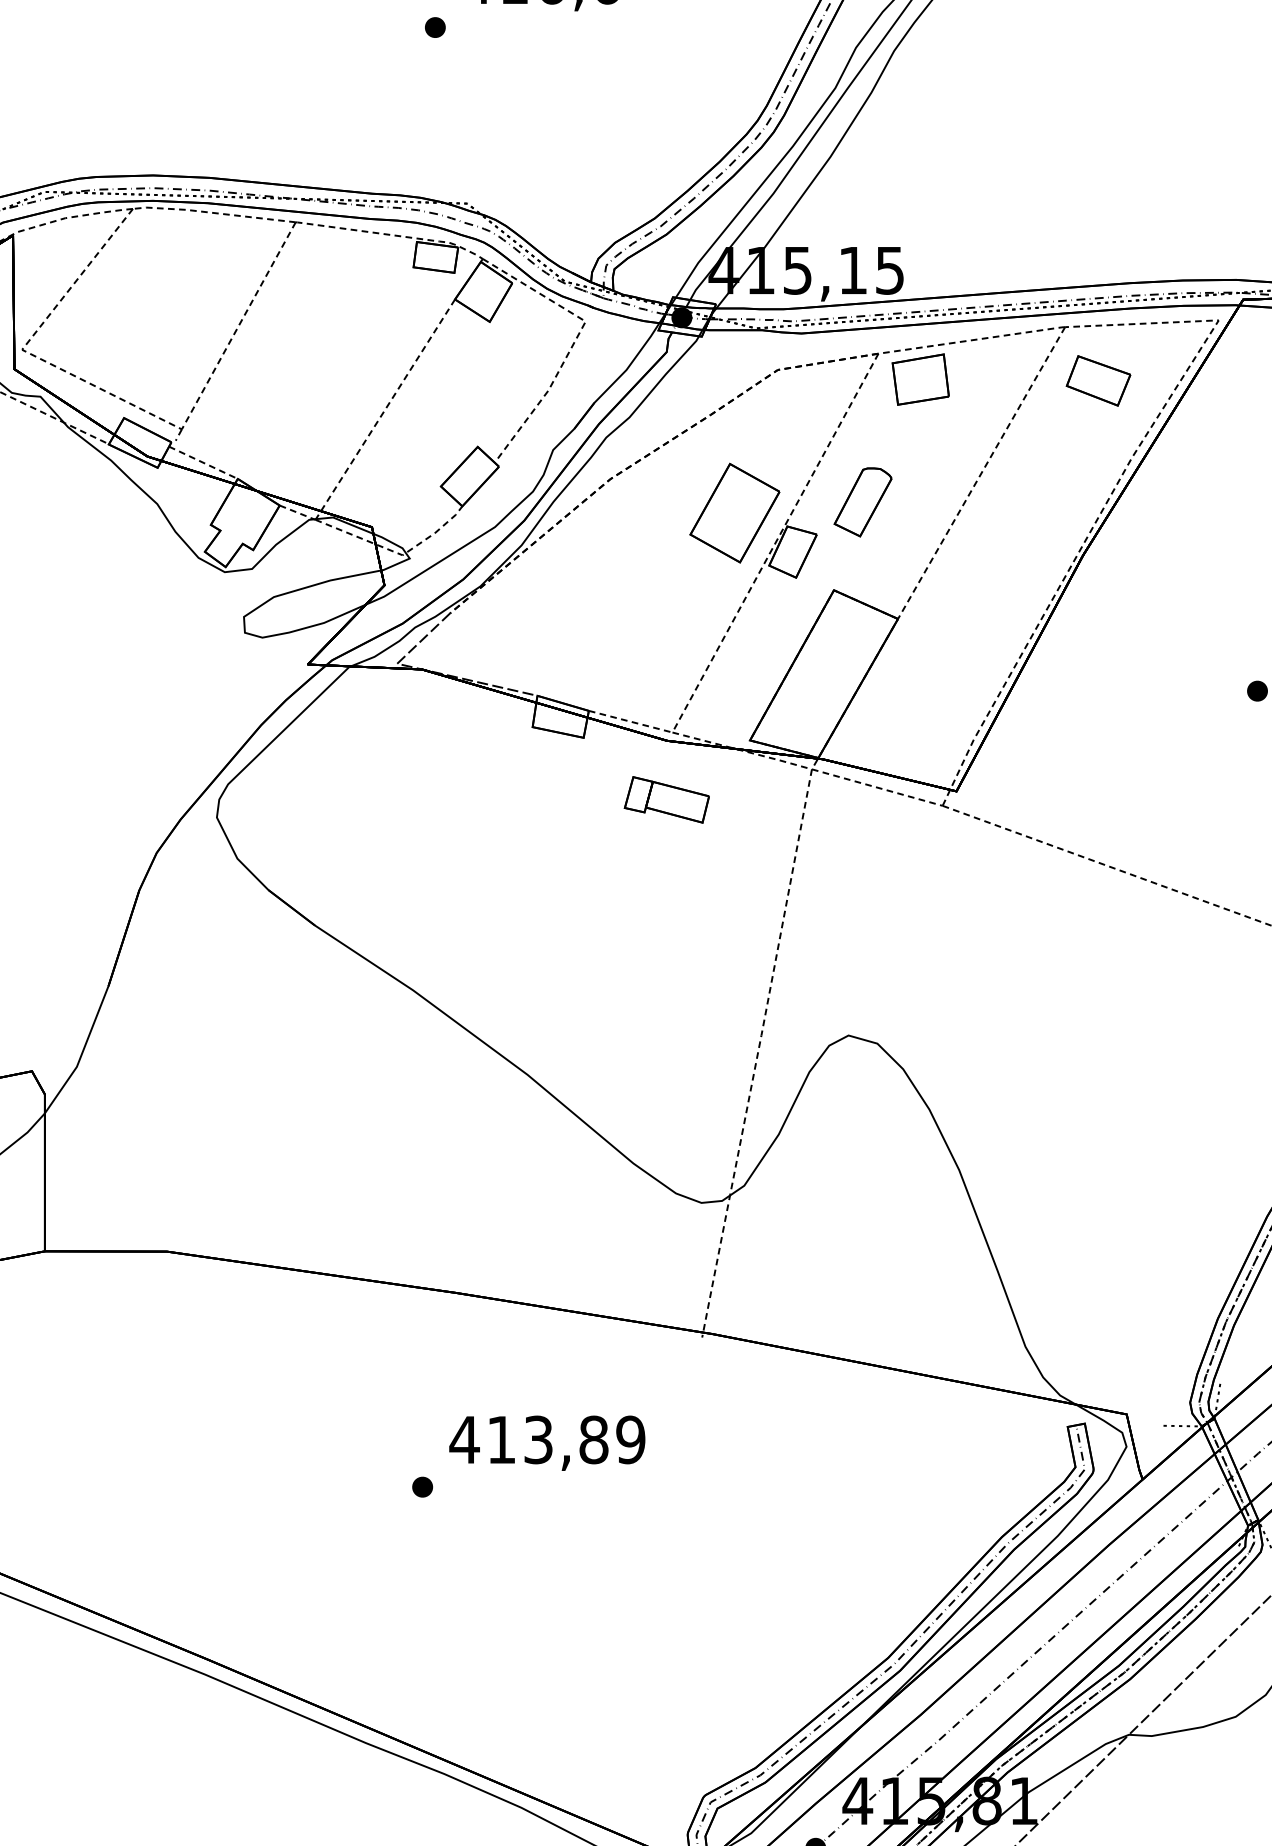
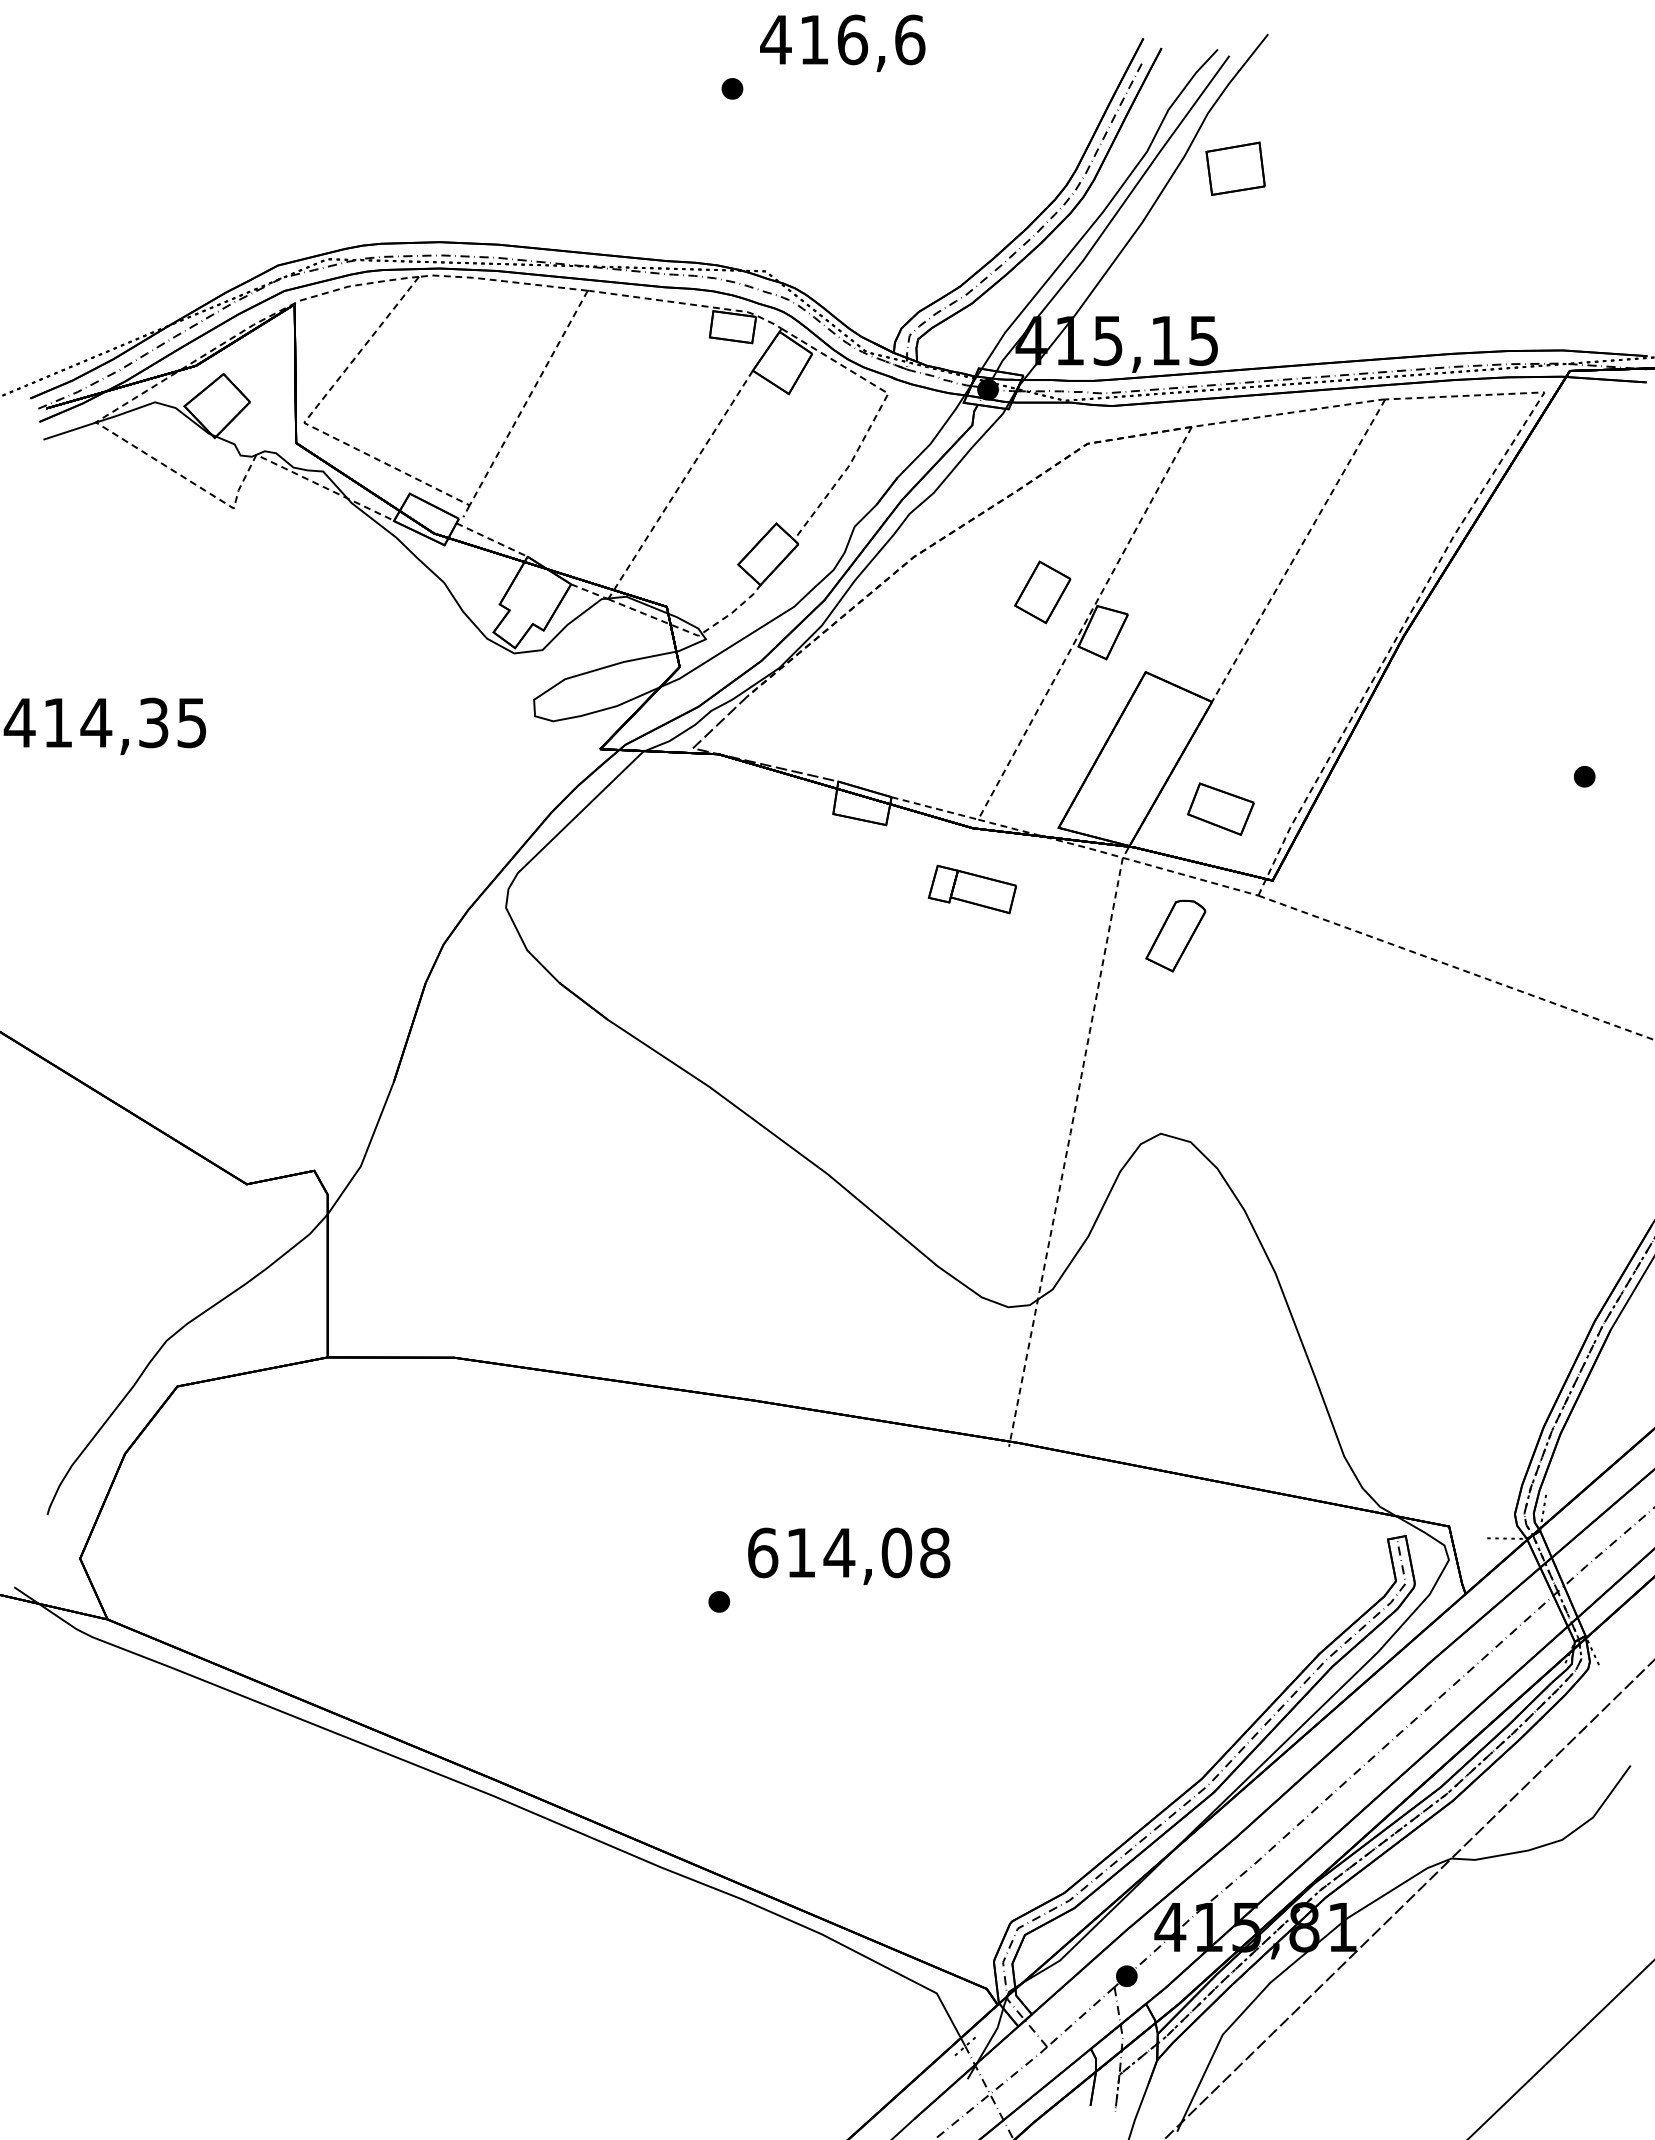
part: (920, 379) -> (1235, 168), moved
part: (1098, 380) -> (1220, 808), moved
part: (862, 501) -> (1175, 935), moved
part: (734, 513) -> (1042, 592), size x0.6
text: (547, 1439) -> (848, 1552), 413,89 -> 614,08

